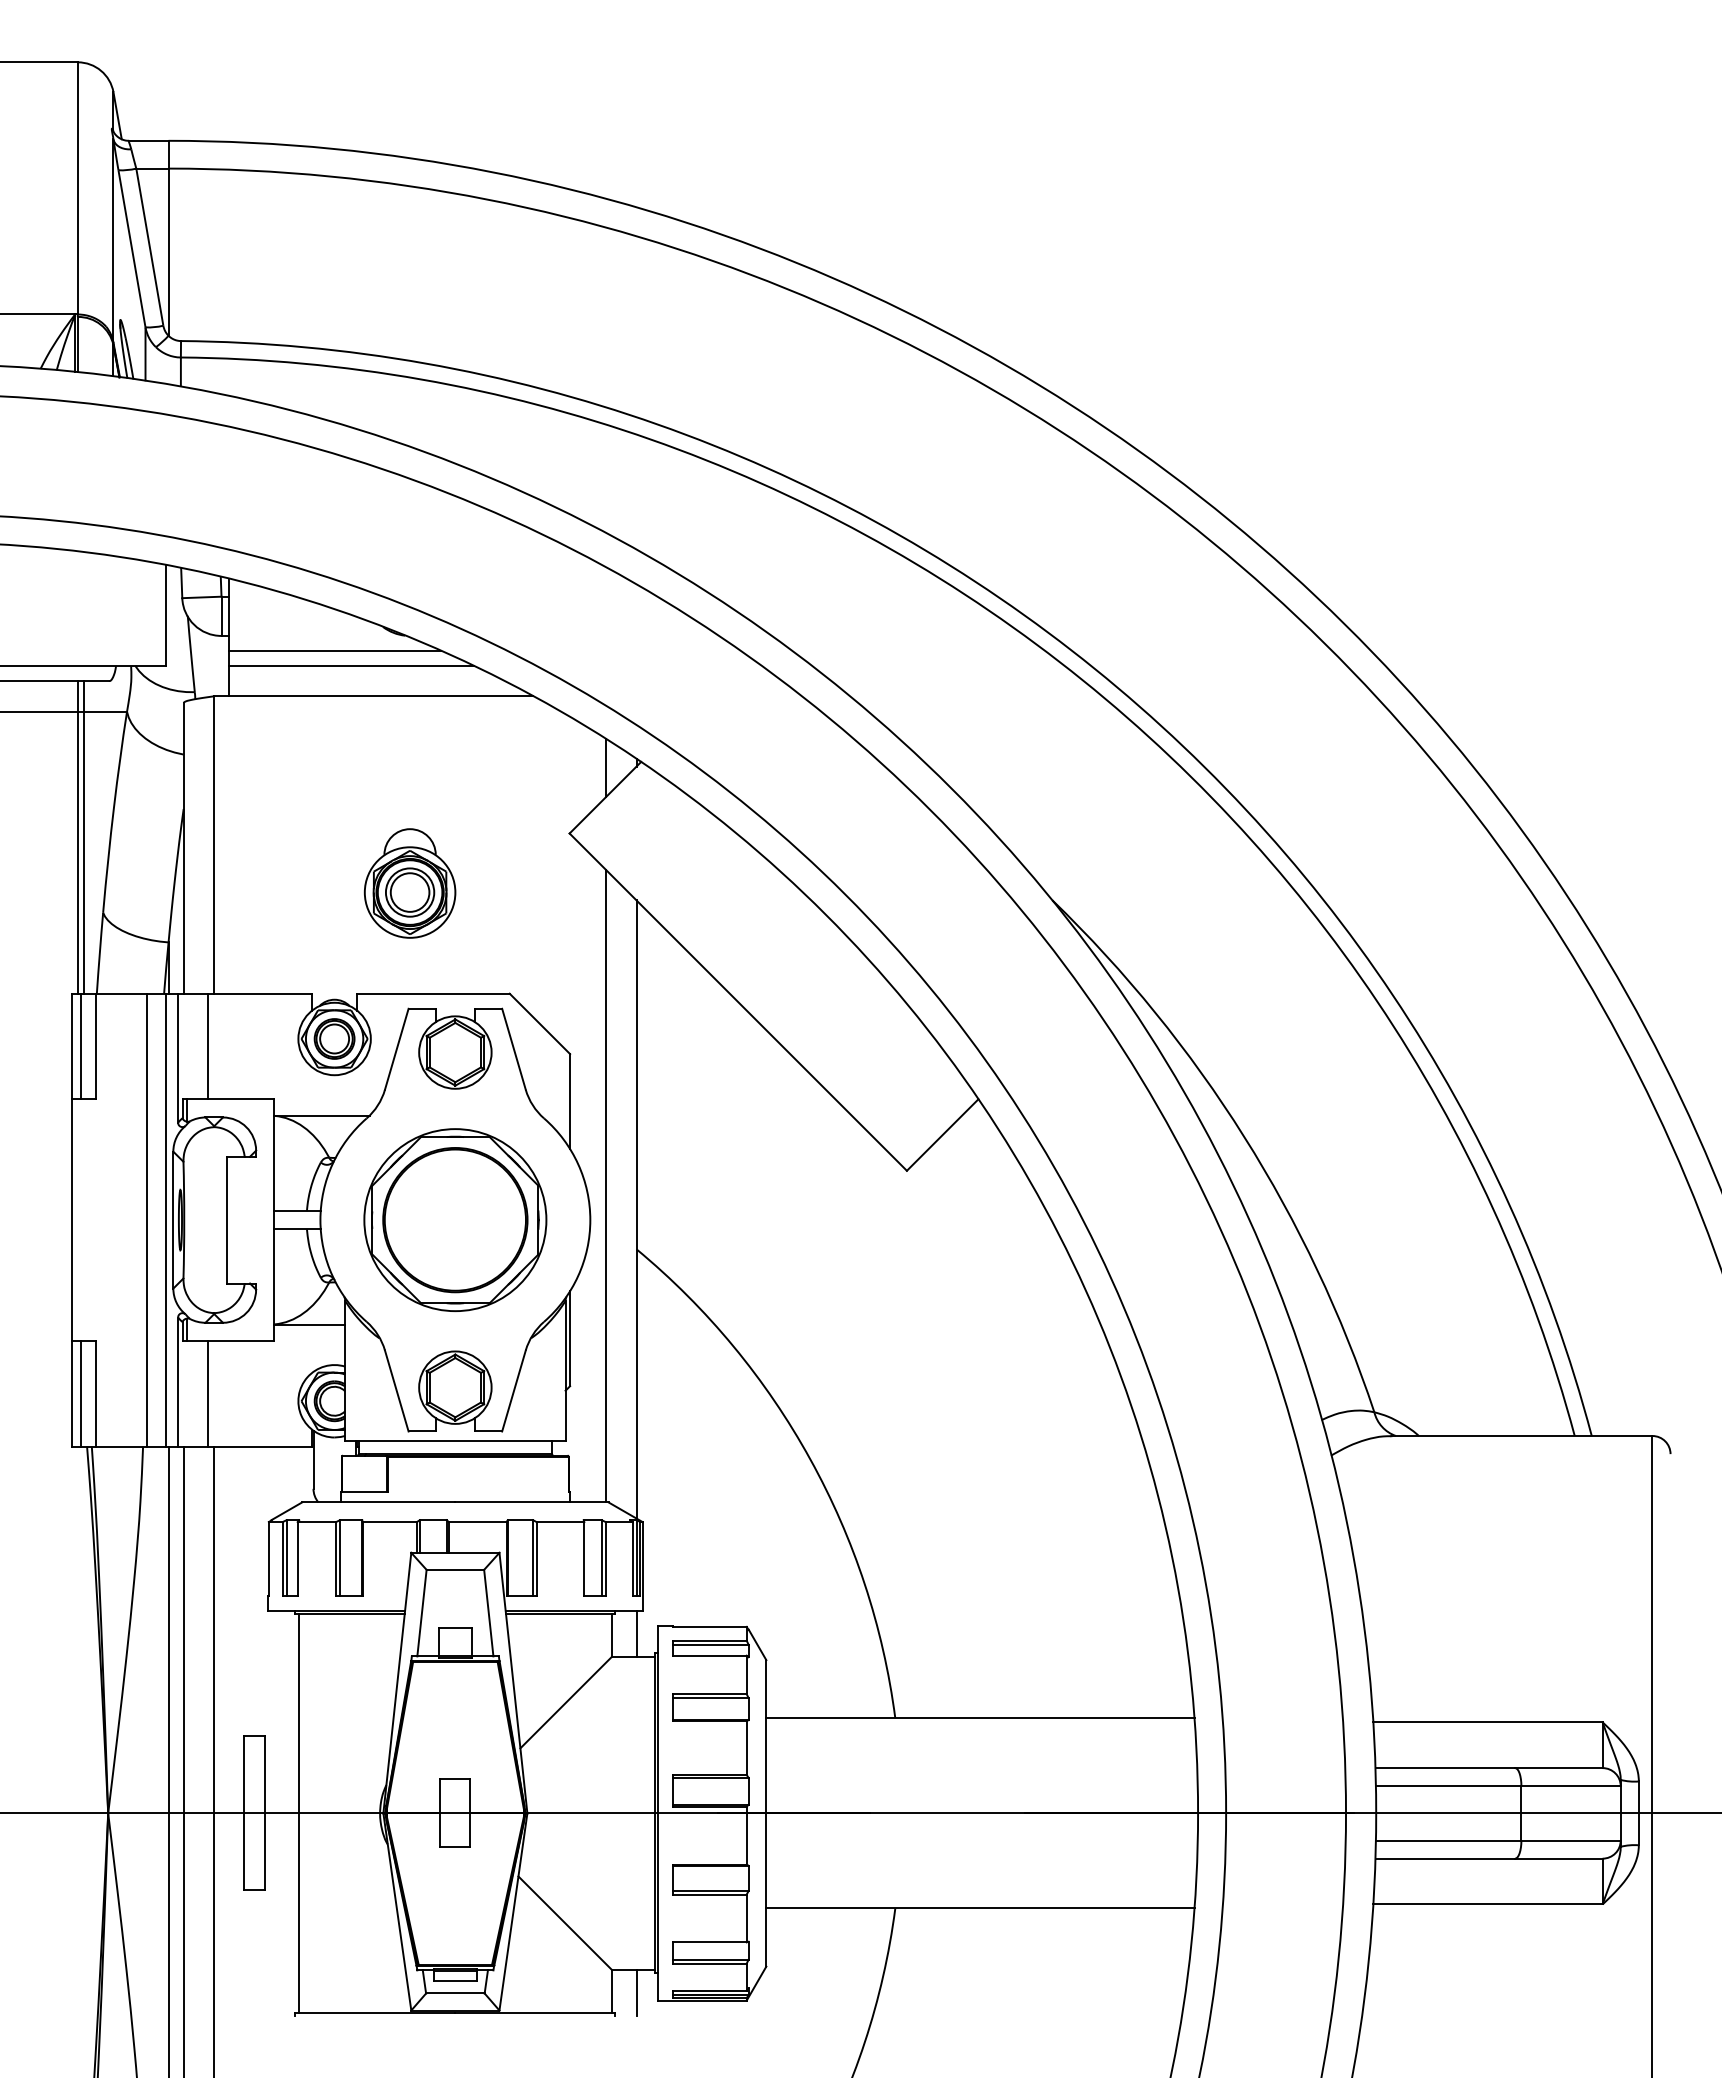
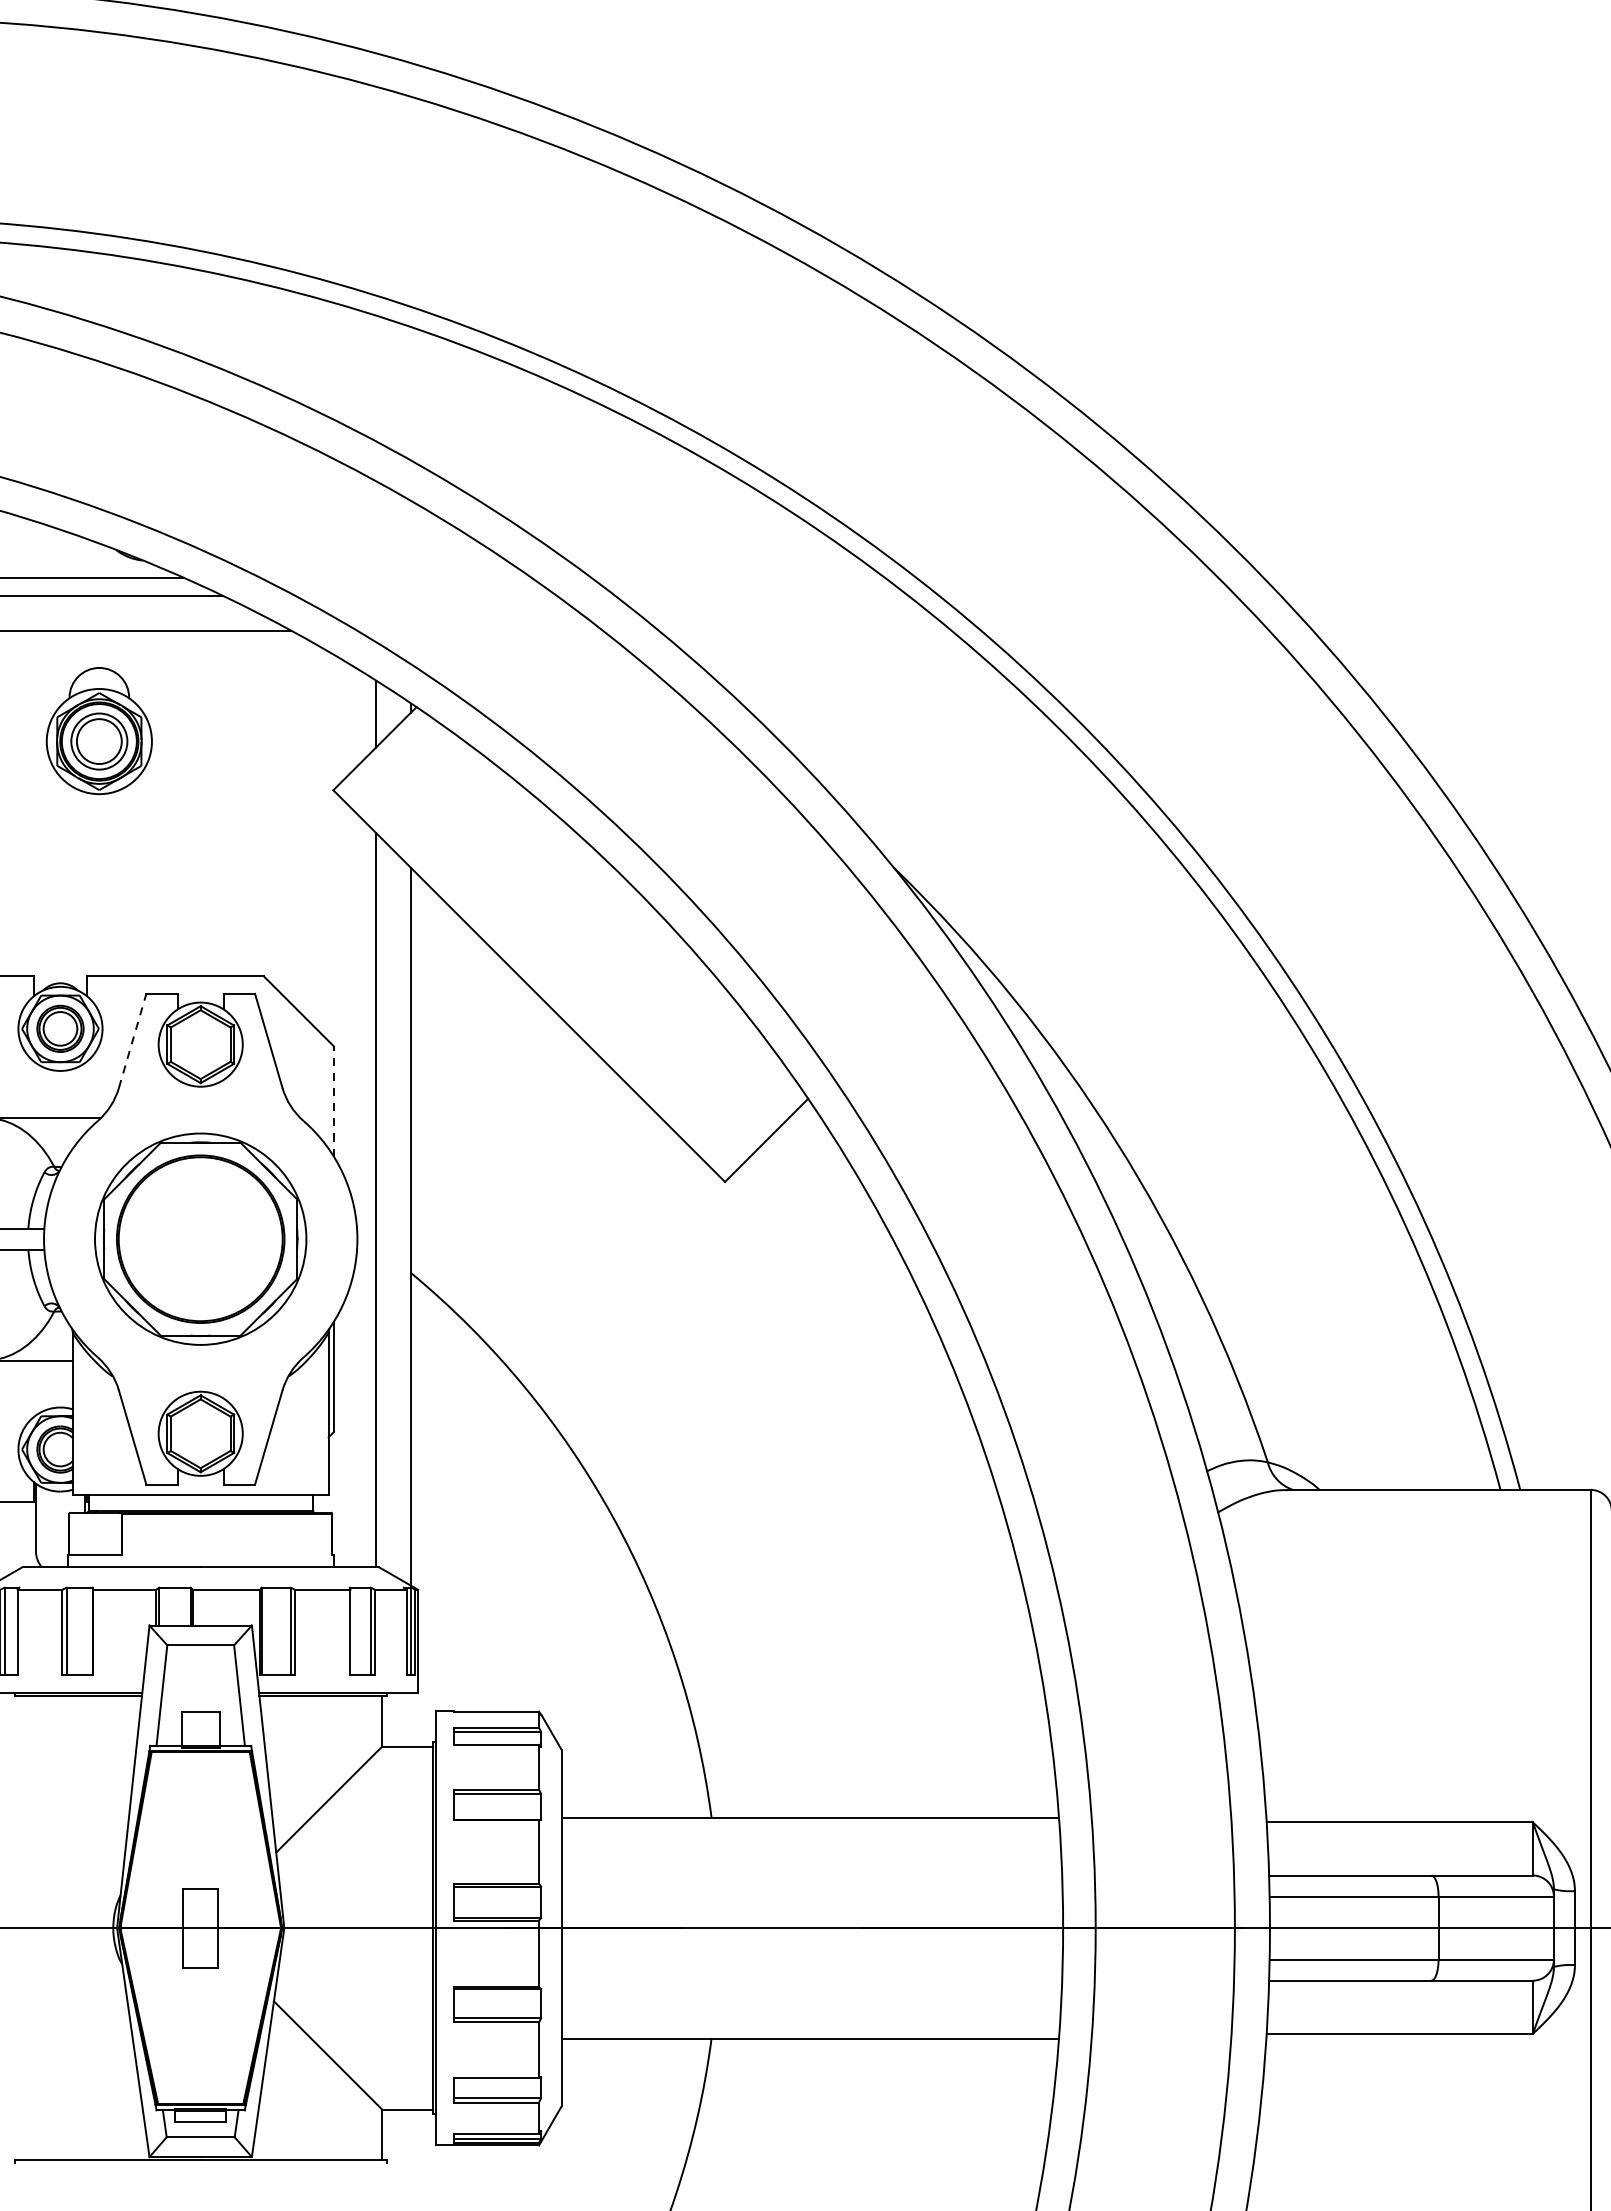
part: (409, 883) -> (98, 731), moved
line: (396, 1048) -> (132, 1039), solid -> dashed
line: (570, 1101) -> (334, 1101), solid -> dashed
line: (636, 1634) -> (411, 1720), removed
line: (299, 1813) -> (19, 1928), removed
line: (636, 1992) -> (411, 2136), removed

